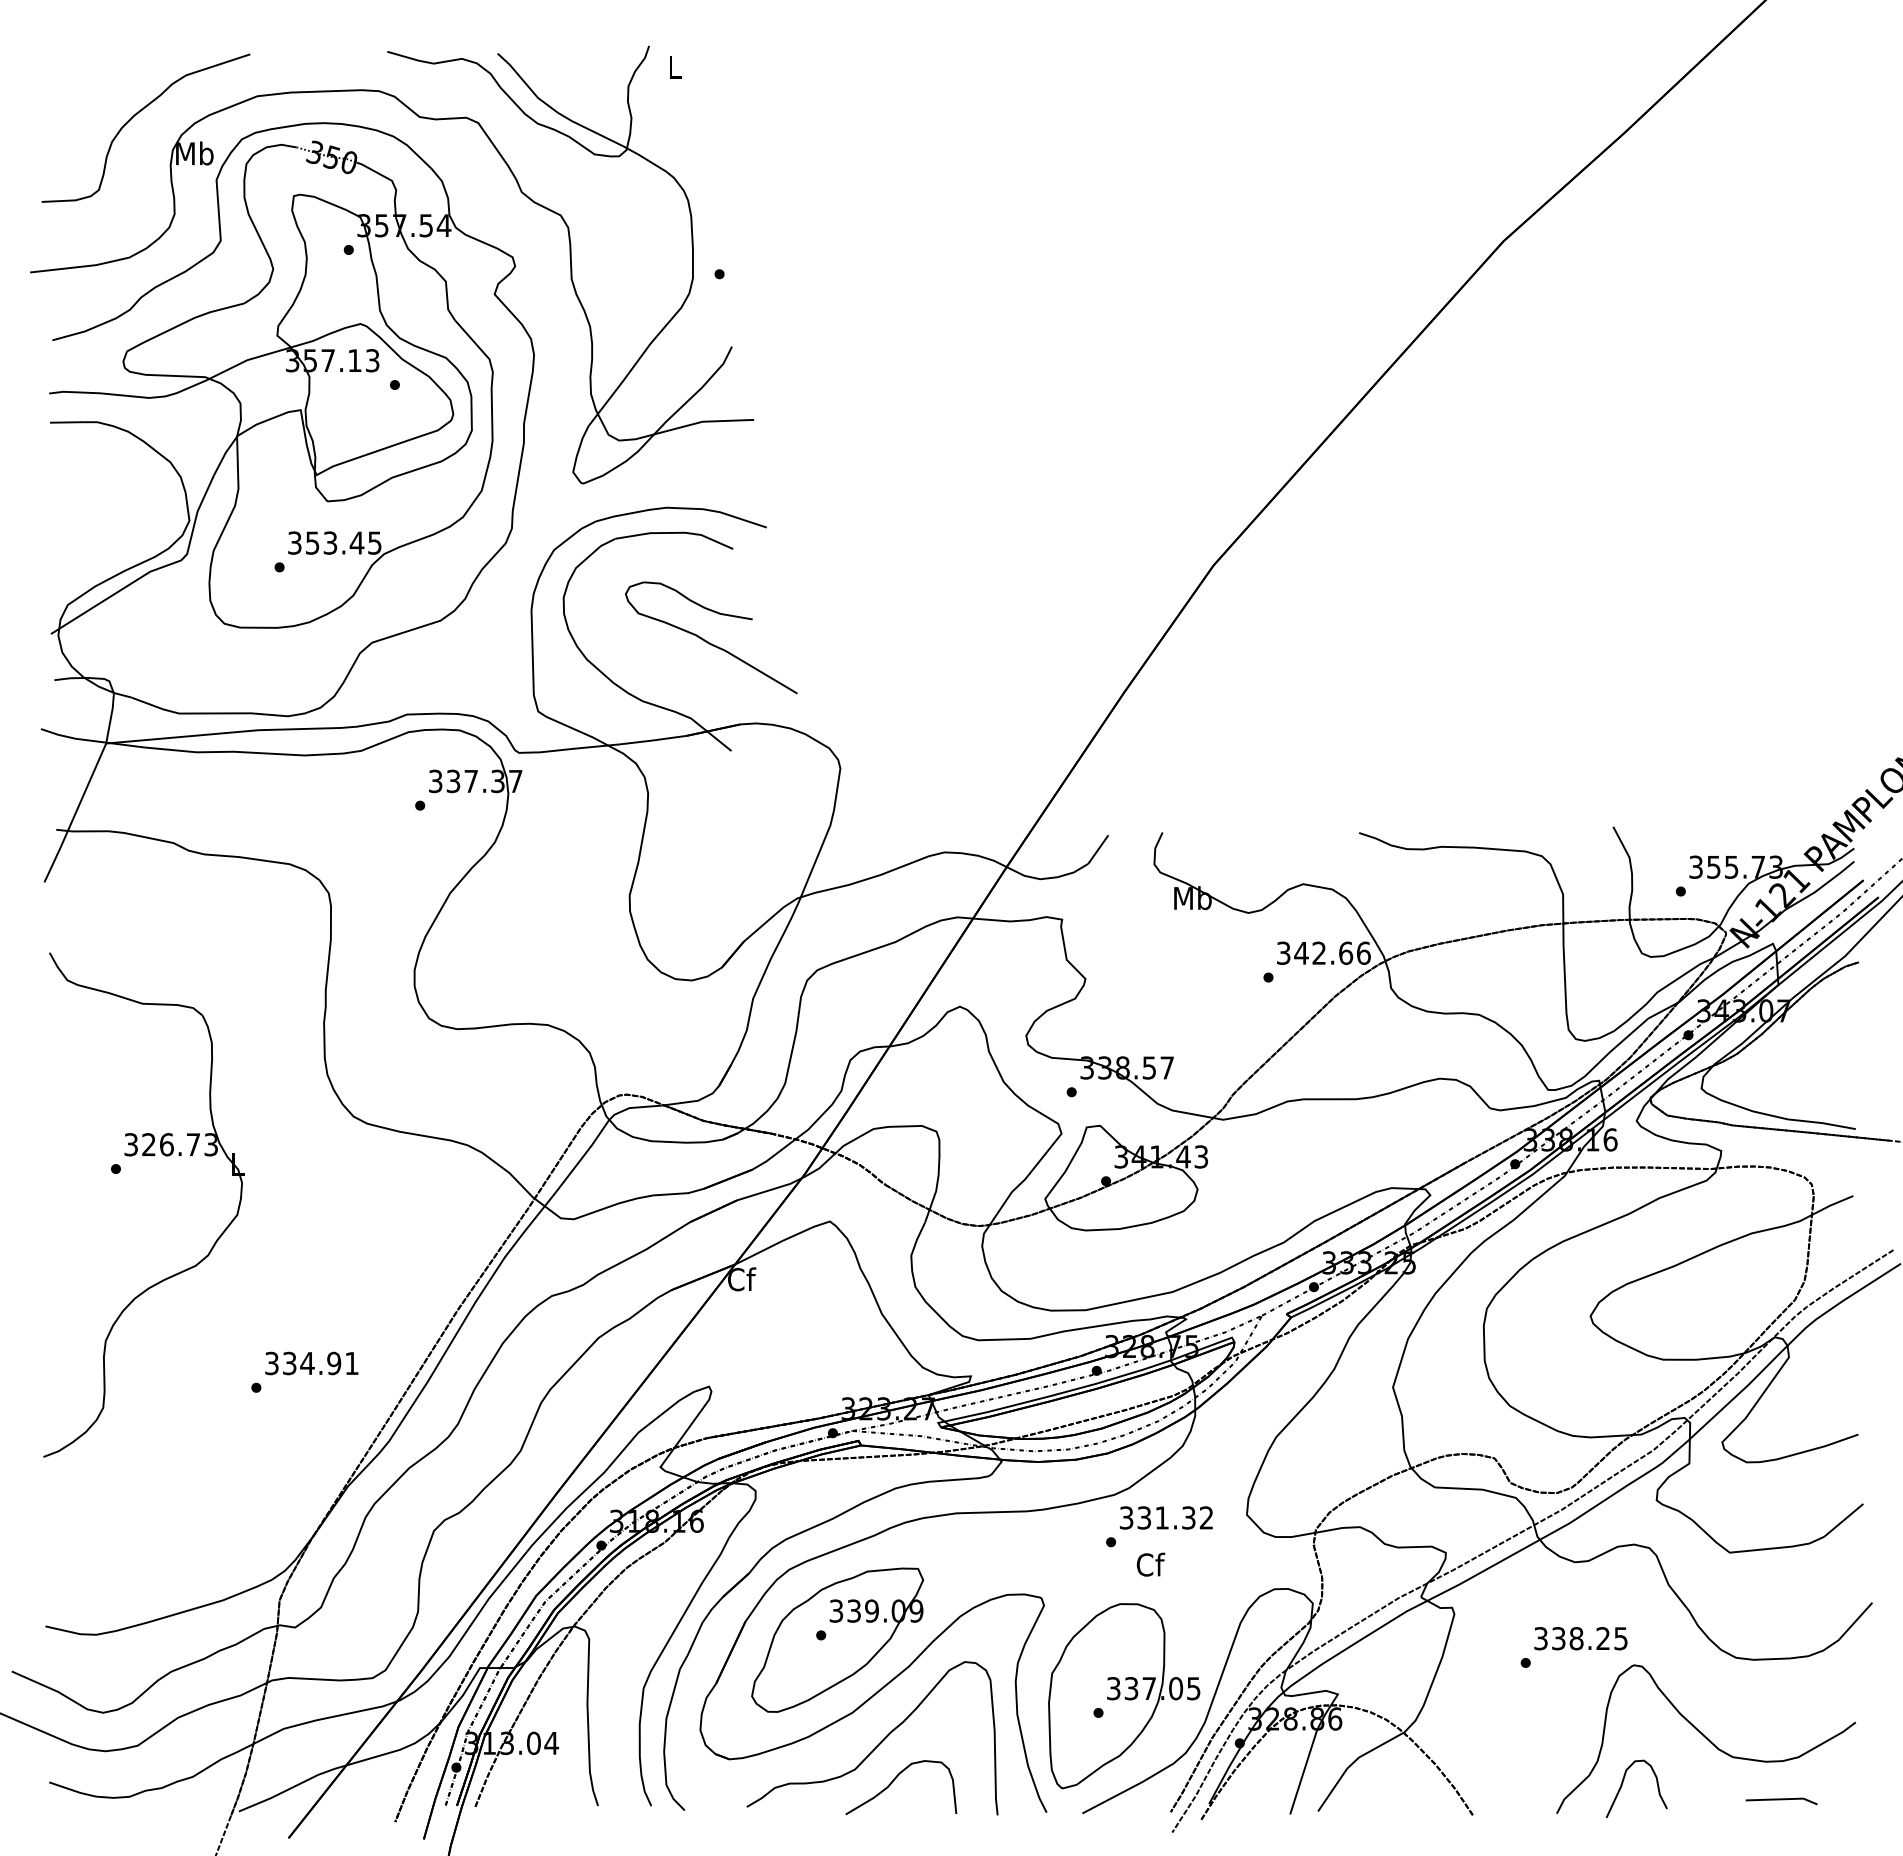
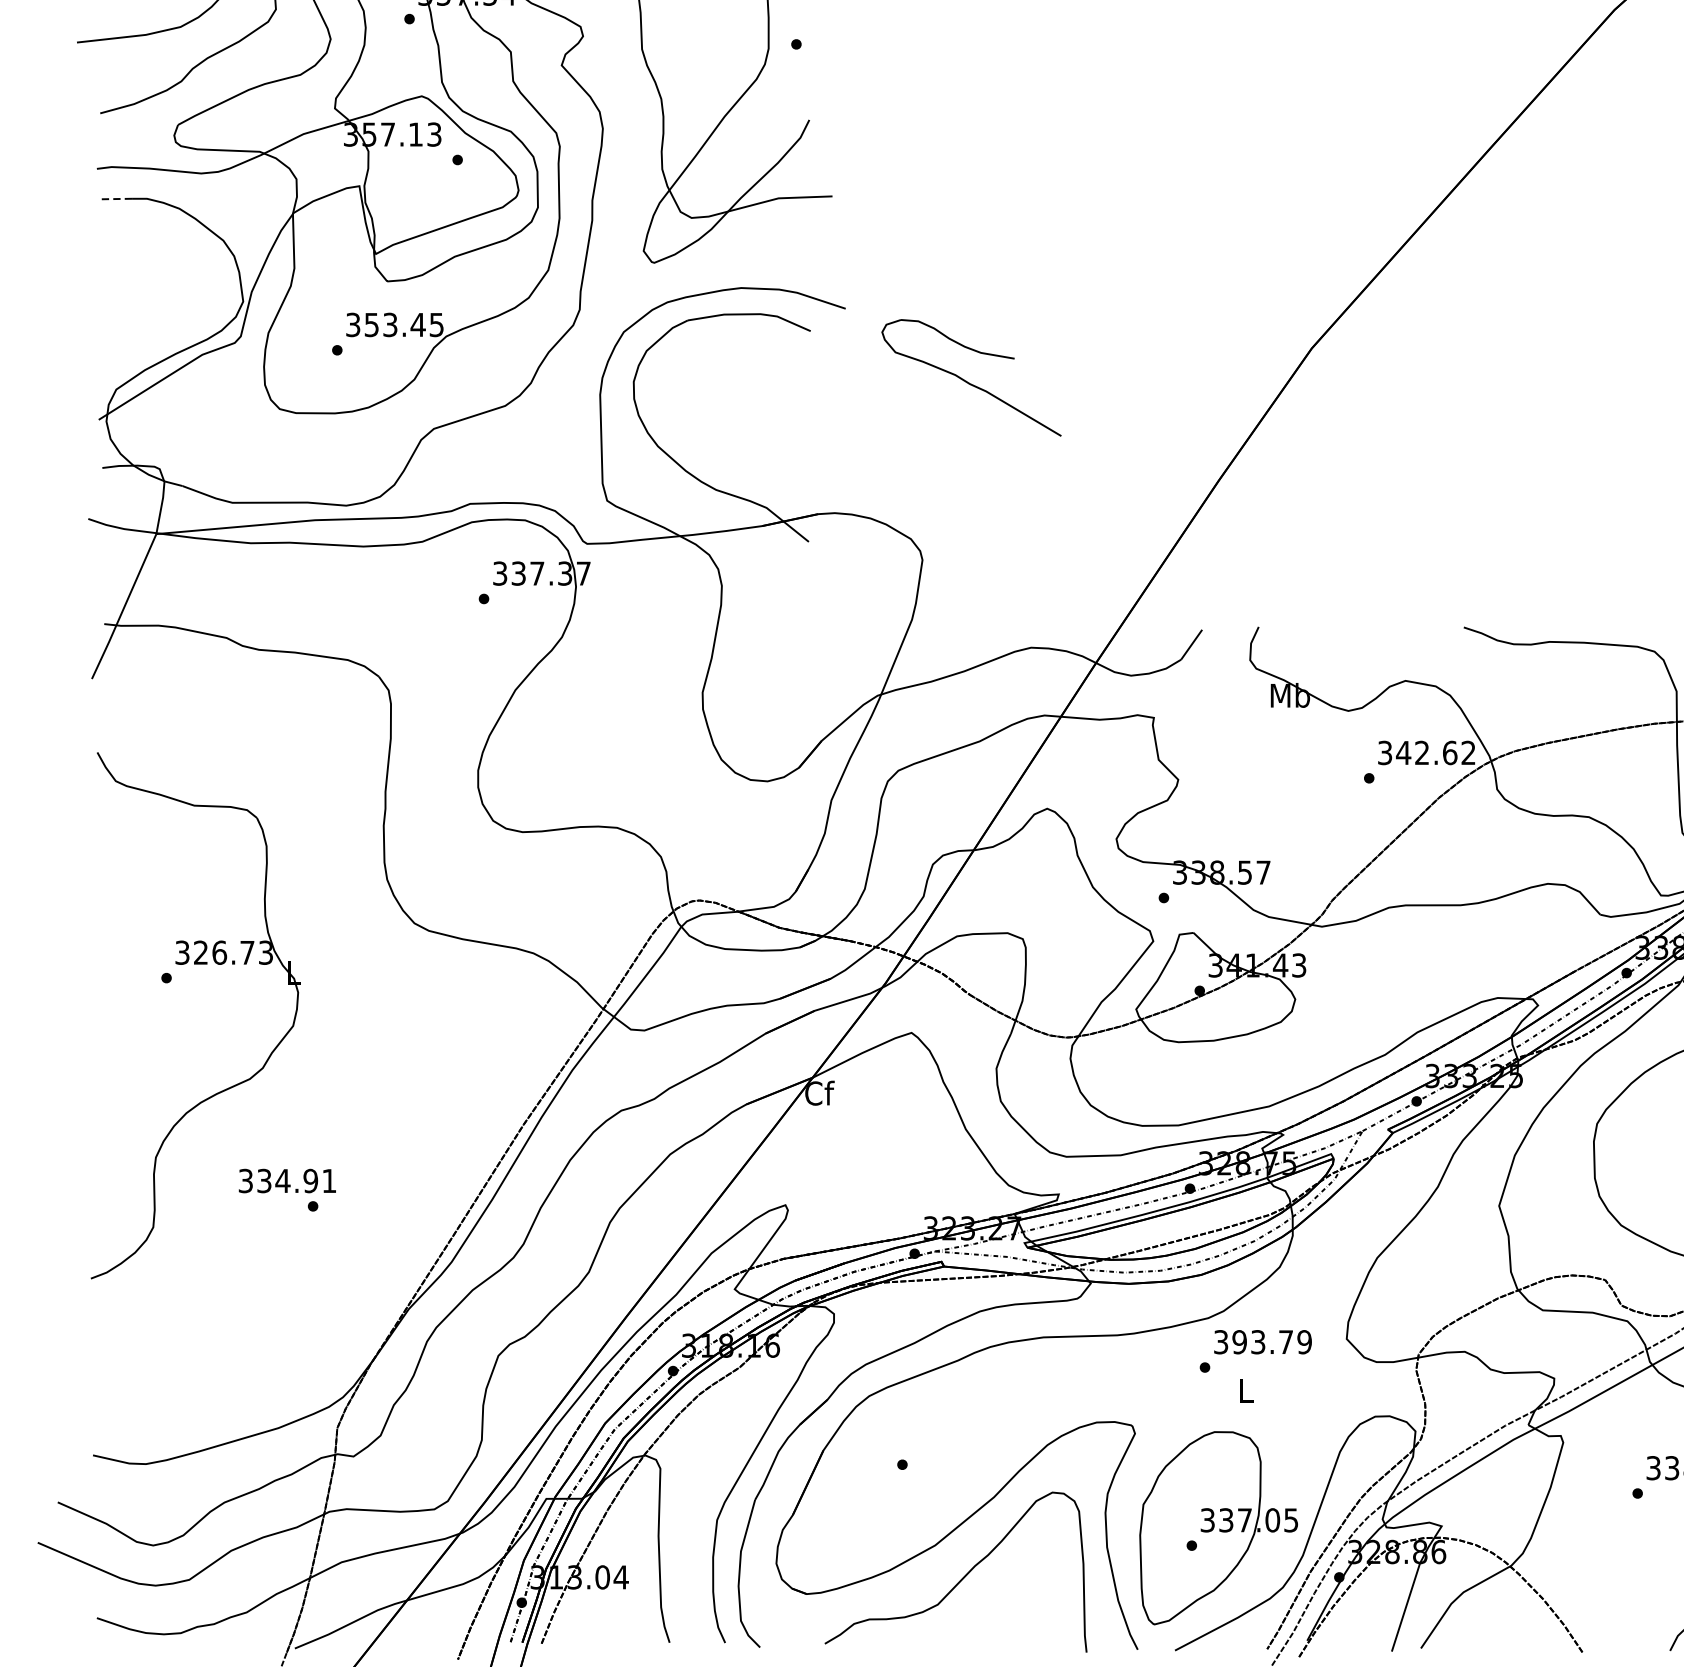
line: (65, 422) -> (113, 199), solid -> dashed
part: (711, 637) -> (971, 377), moved
text: (1363, 952) -> (1468, 752), 342.66 -> 342.62
text: (311, 1363) -> (287, 1181), moved
text: (1175, 1517) -> (1272, 1341), 331.32 -> 393.79
text: (1150, 1564) -> (1246, 1390), Cf -> L
part: (837, 1639) -> (919, 1469), removed
curve: (893, 1782) -> (977, 1618), removed

